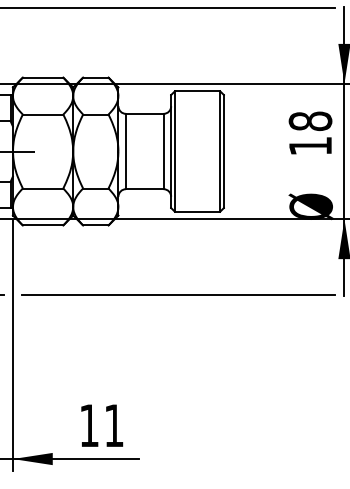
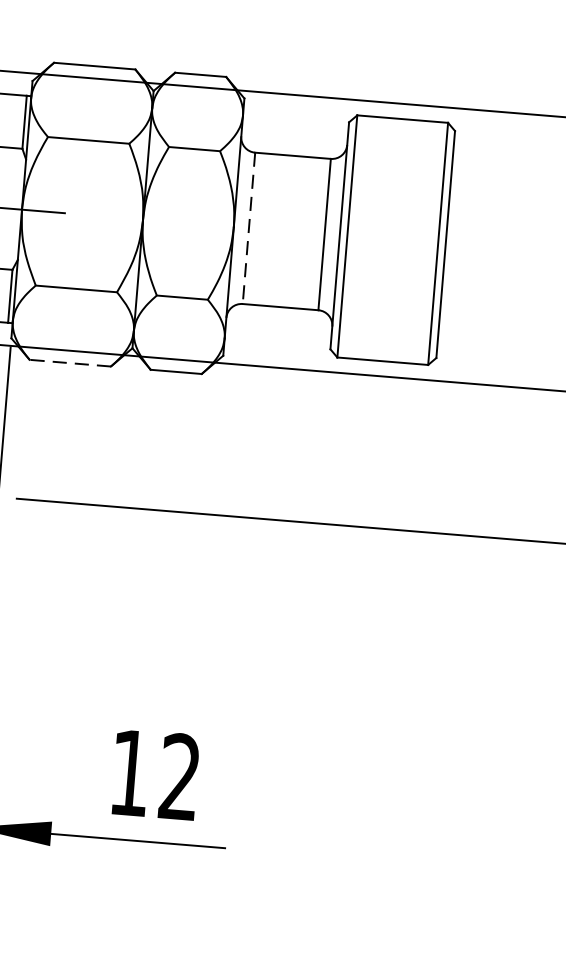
line: (125, 151) -> (248, 228), solid -> dashed
line: (42, 225) -> (69, 363), solid -> dashed
text: (113, 425) -> (178, 776), 11 -> 12

